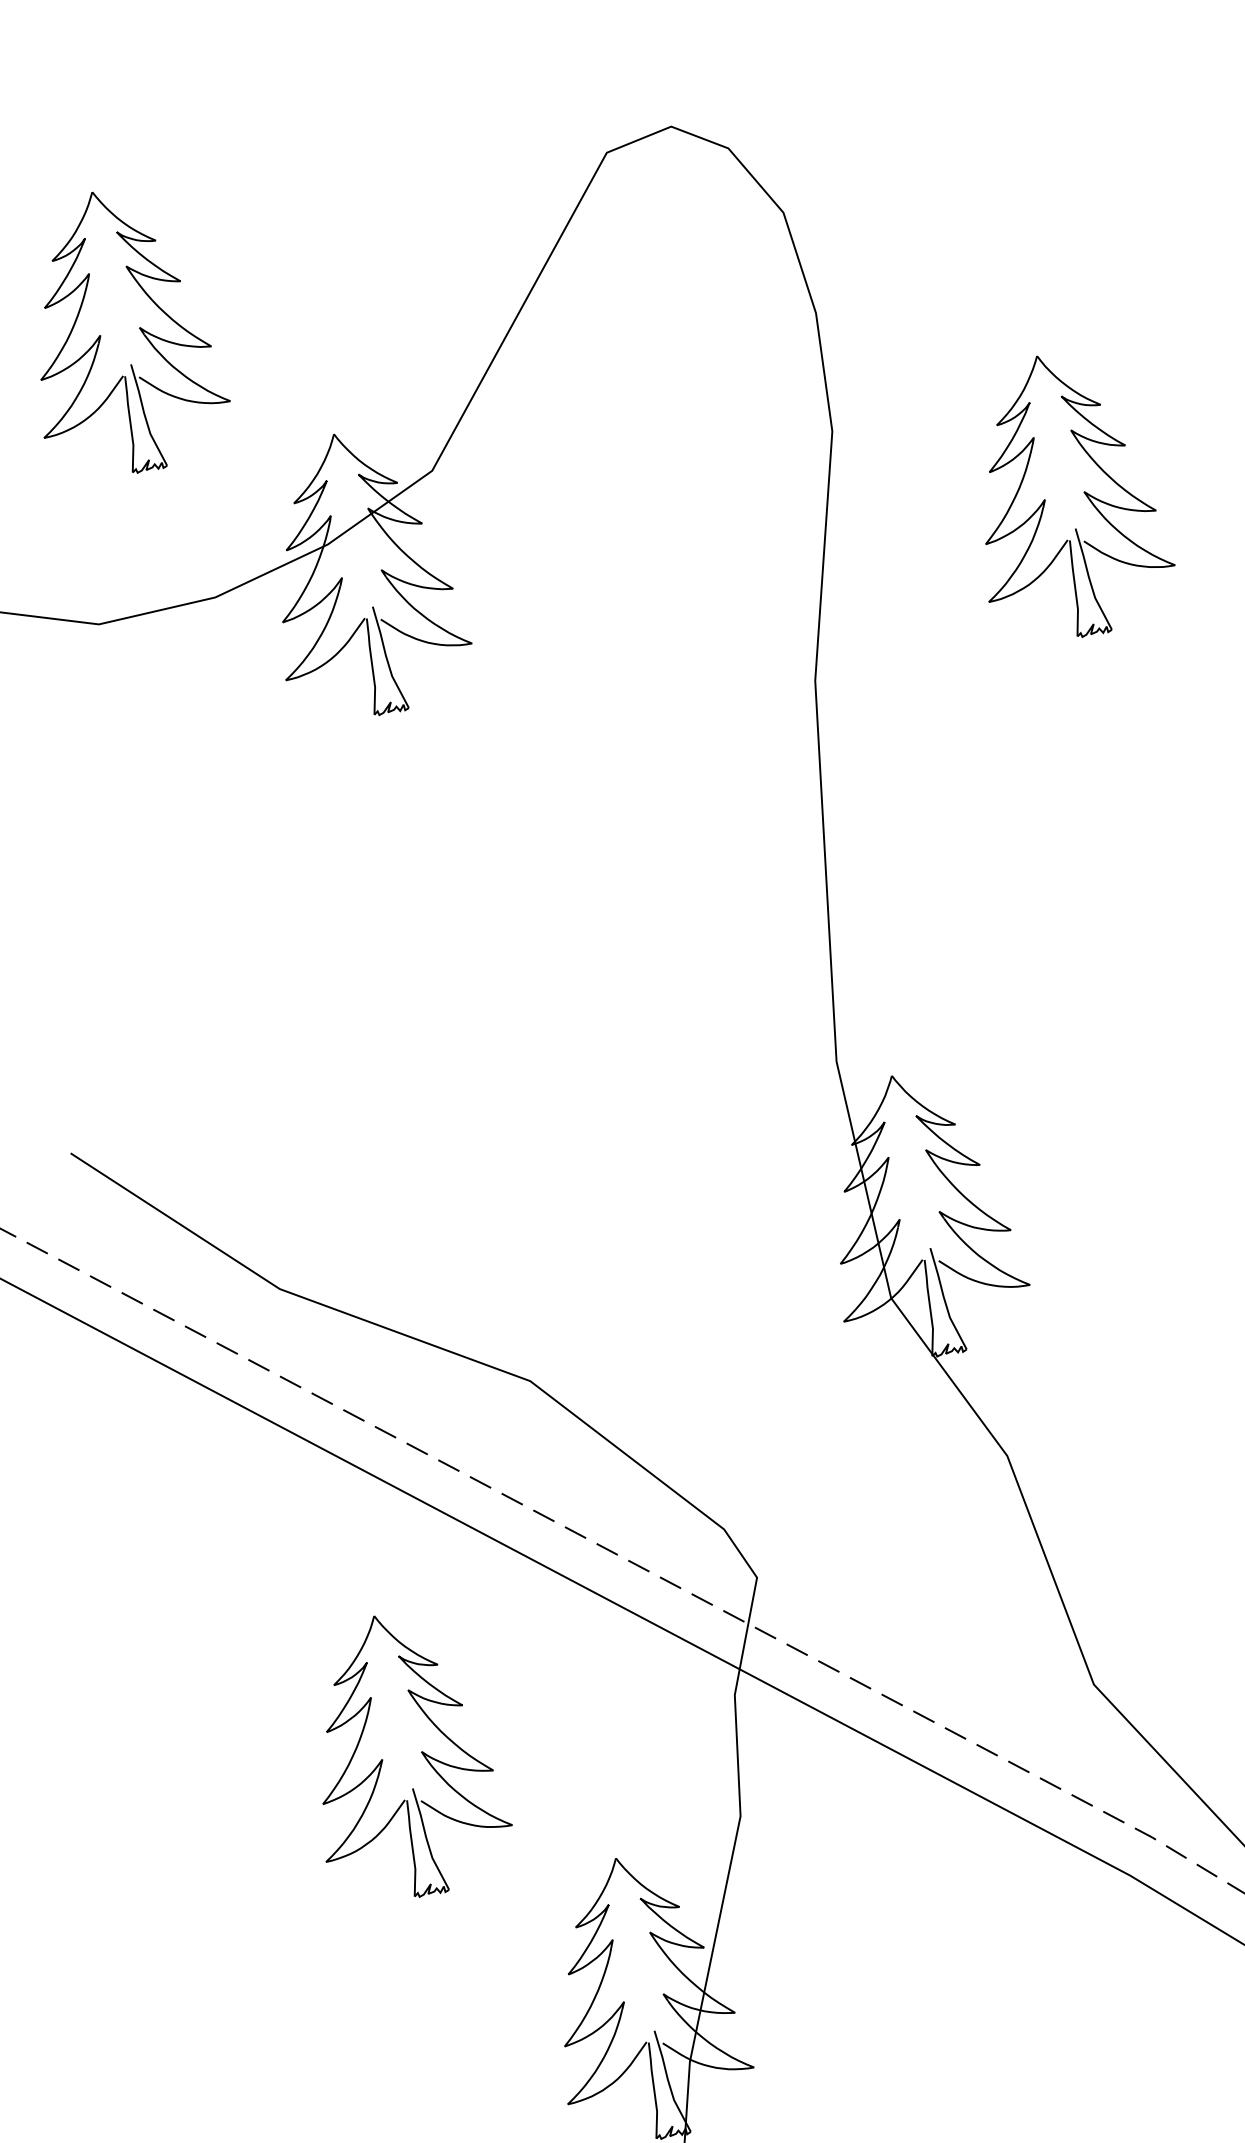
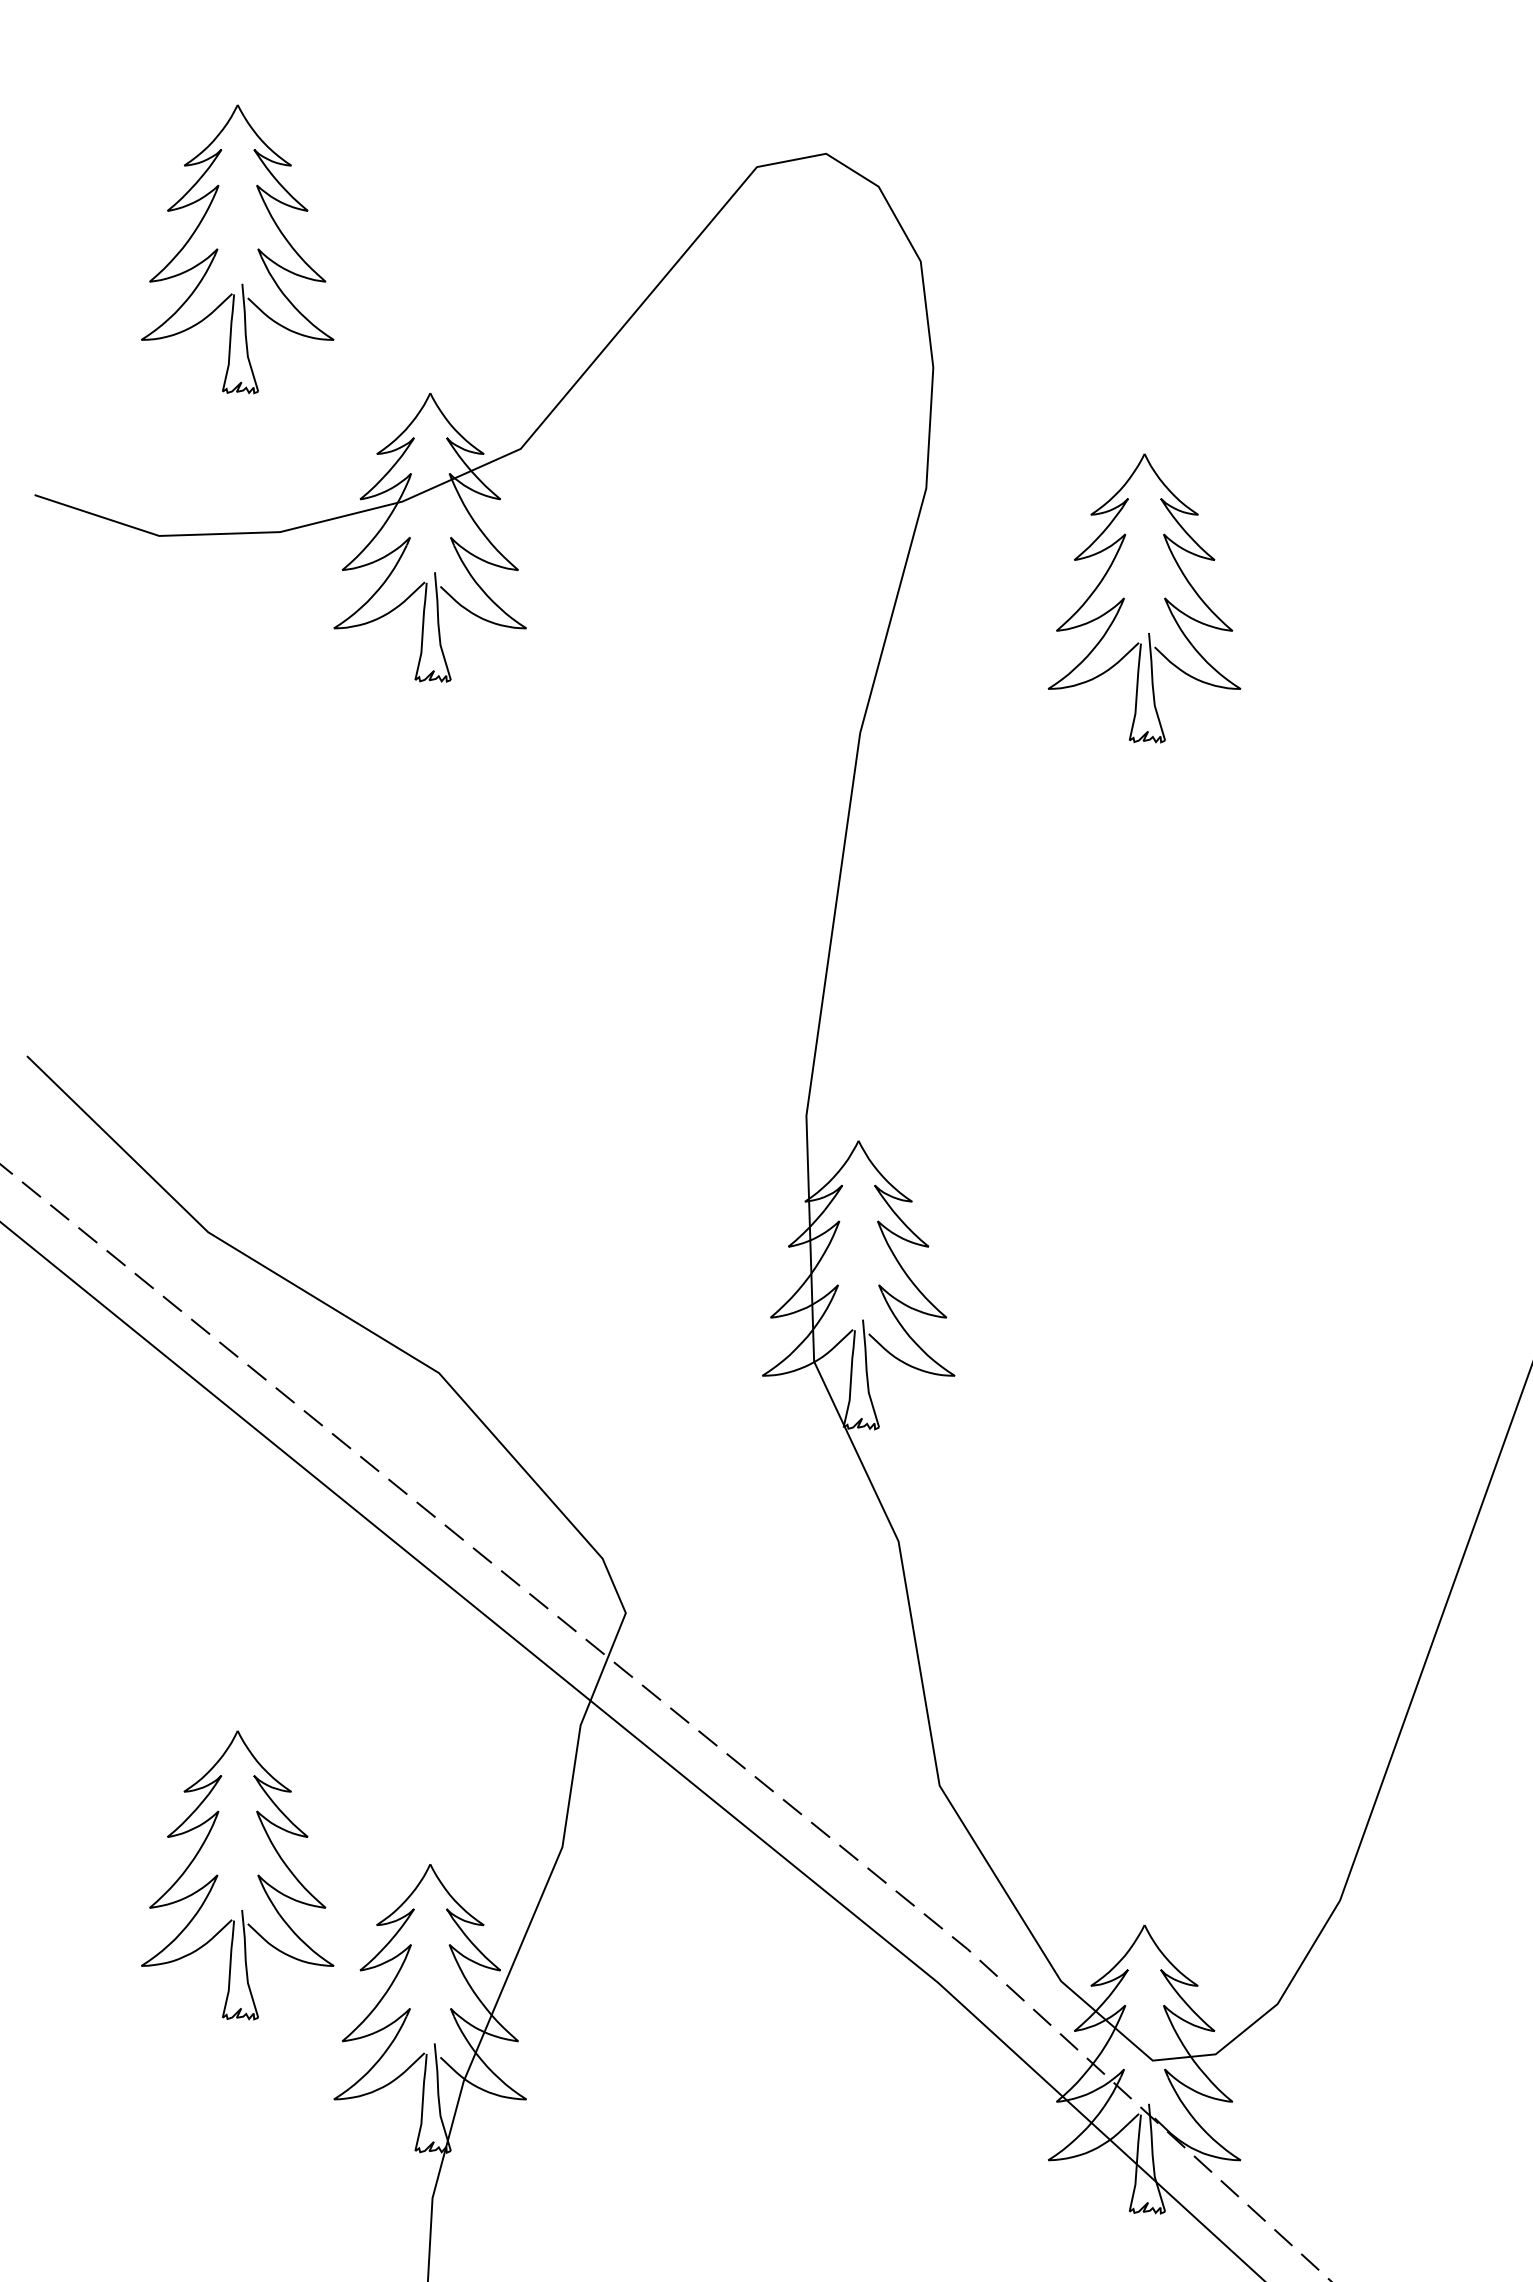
part: (383, 1759) -> (218, 1875), moved

